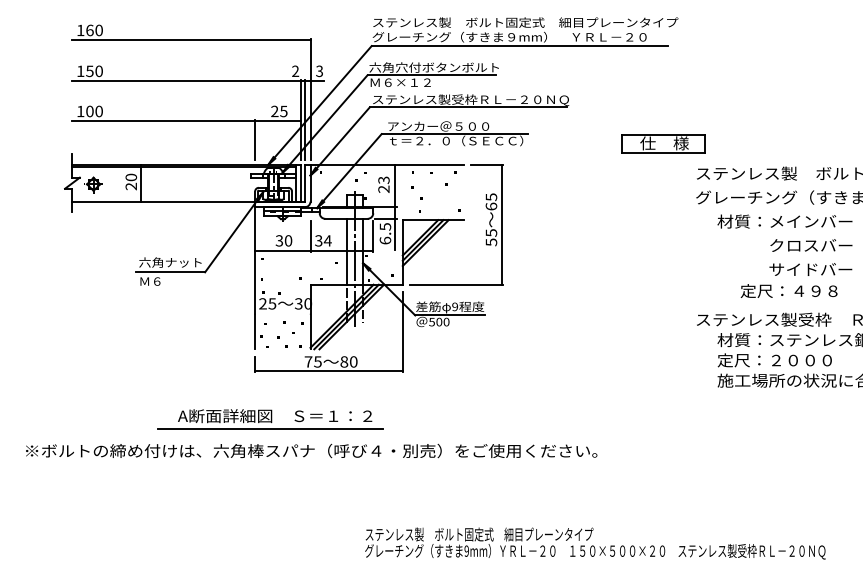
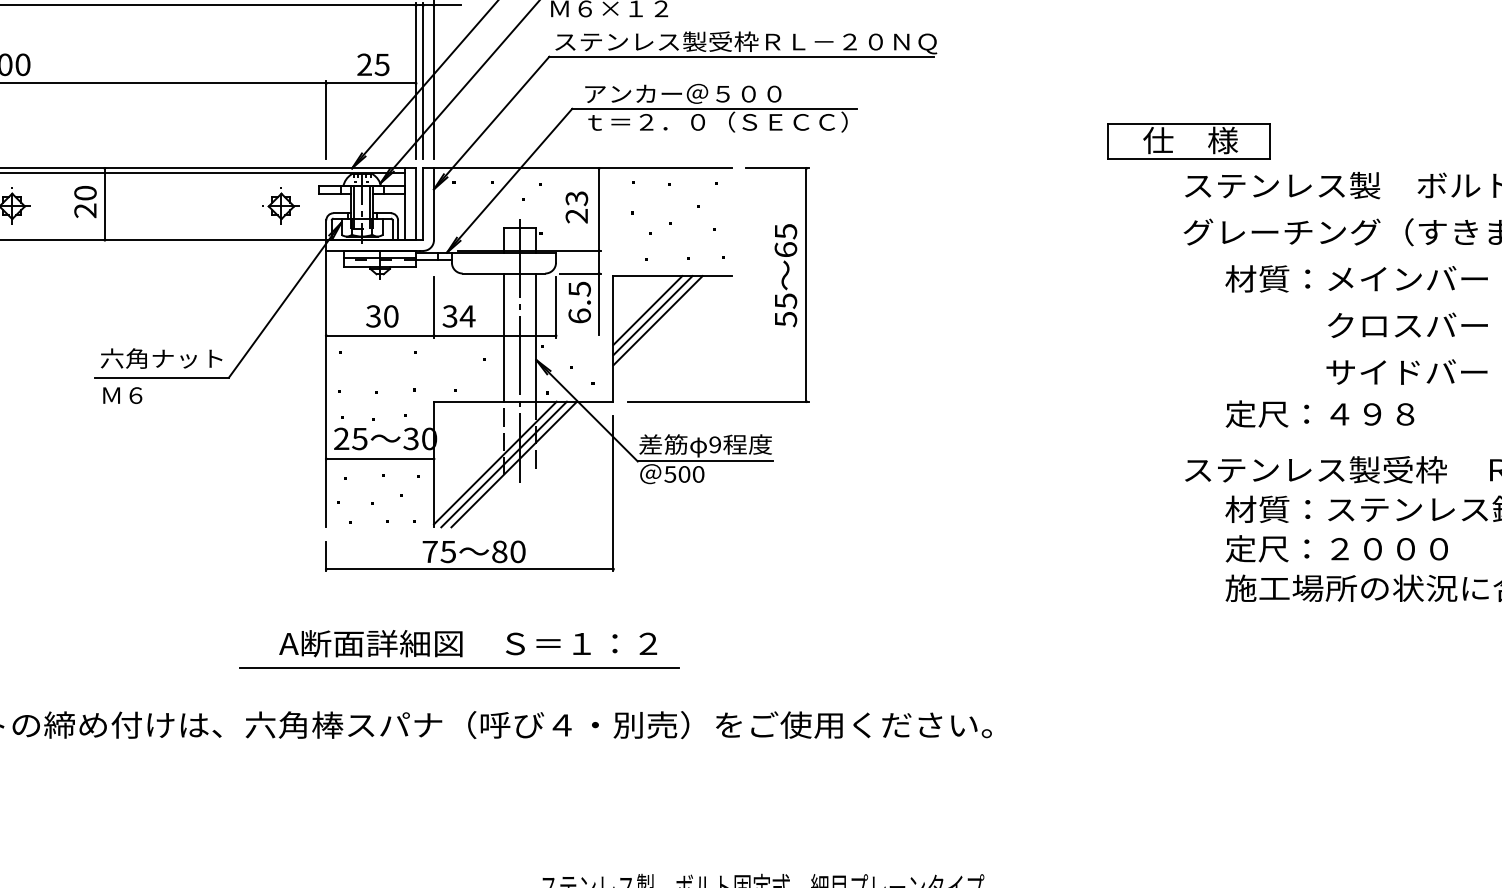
part: (663, 143) -> (1188, 140), moved
part: (231, 184) -> (280, 206), added
text: (788, 290) -> (1318, 412), moved
line: (282, 314) -> (379, 459), added
part: (270, 419) -> (459, 650), moved

